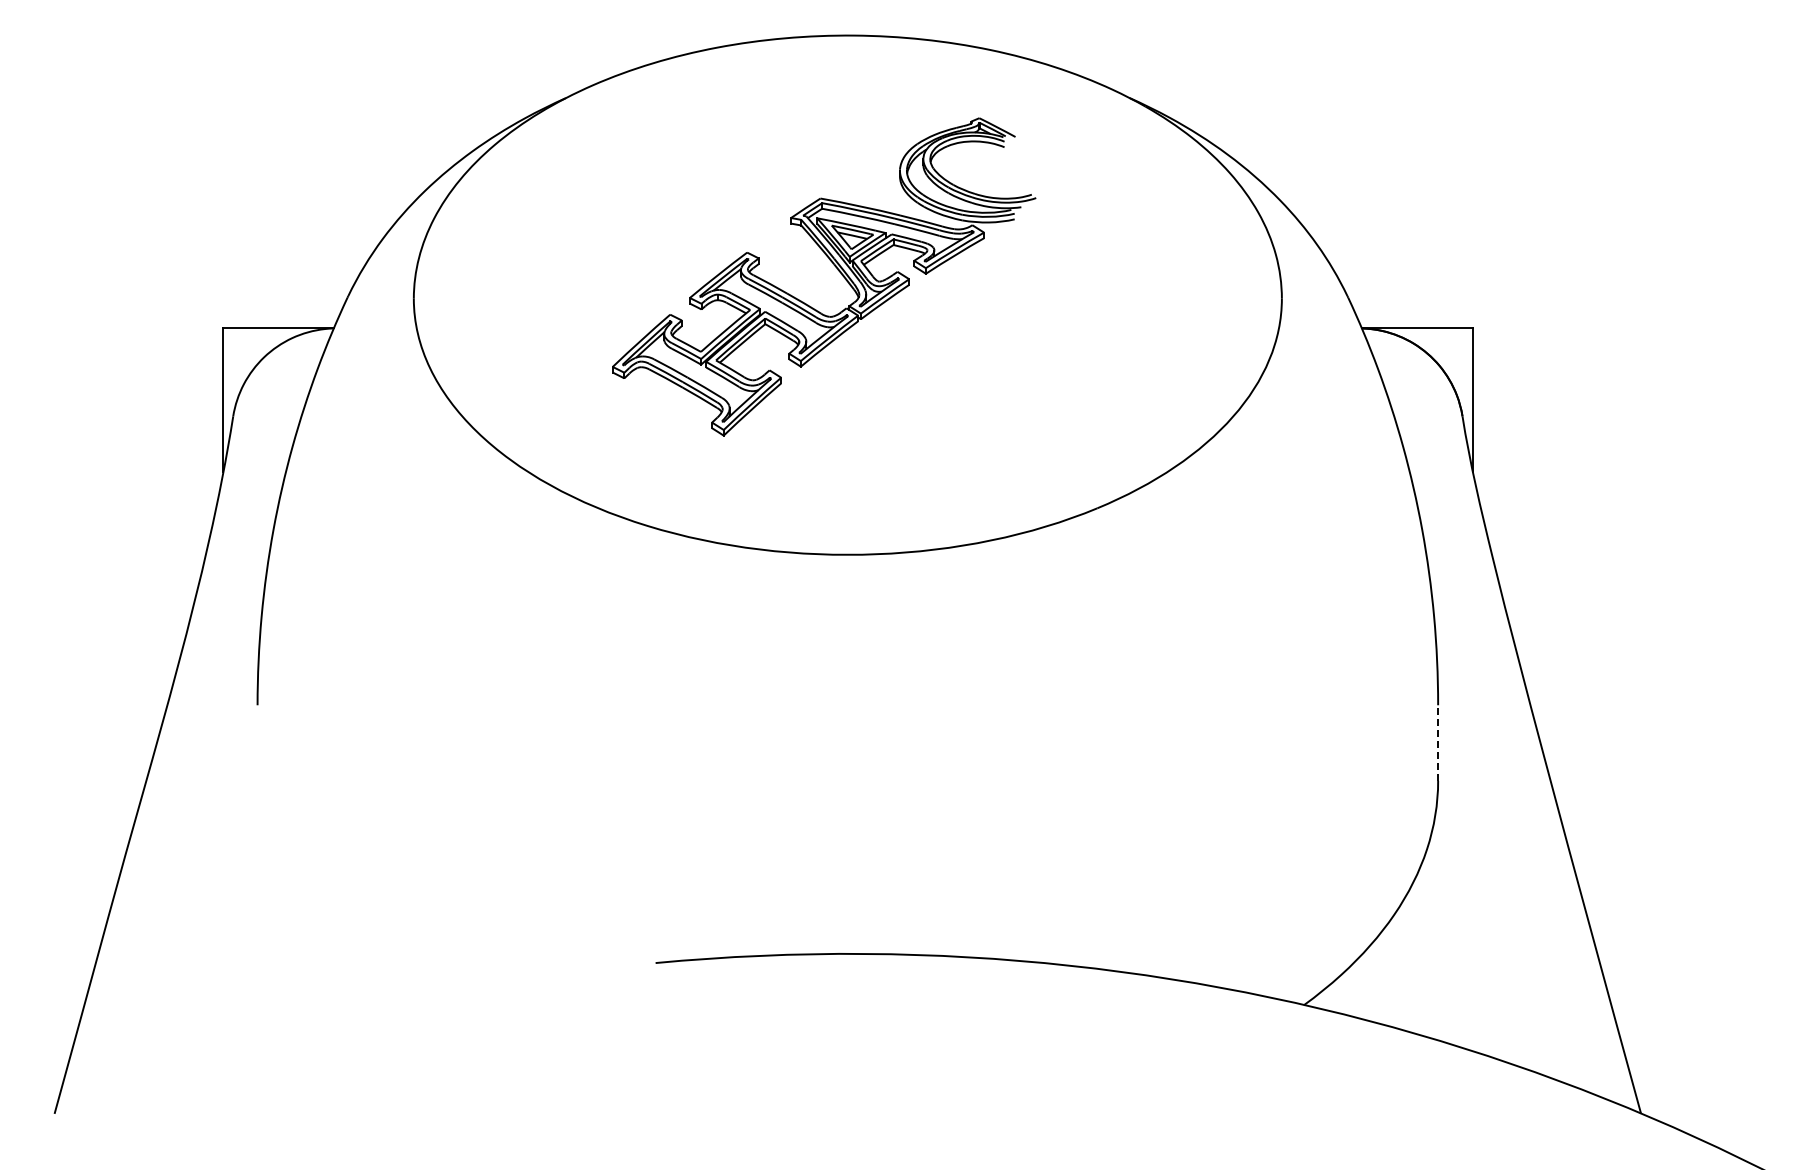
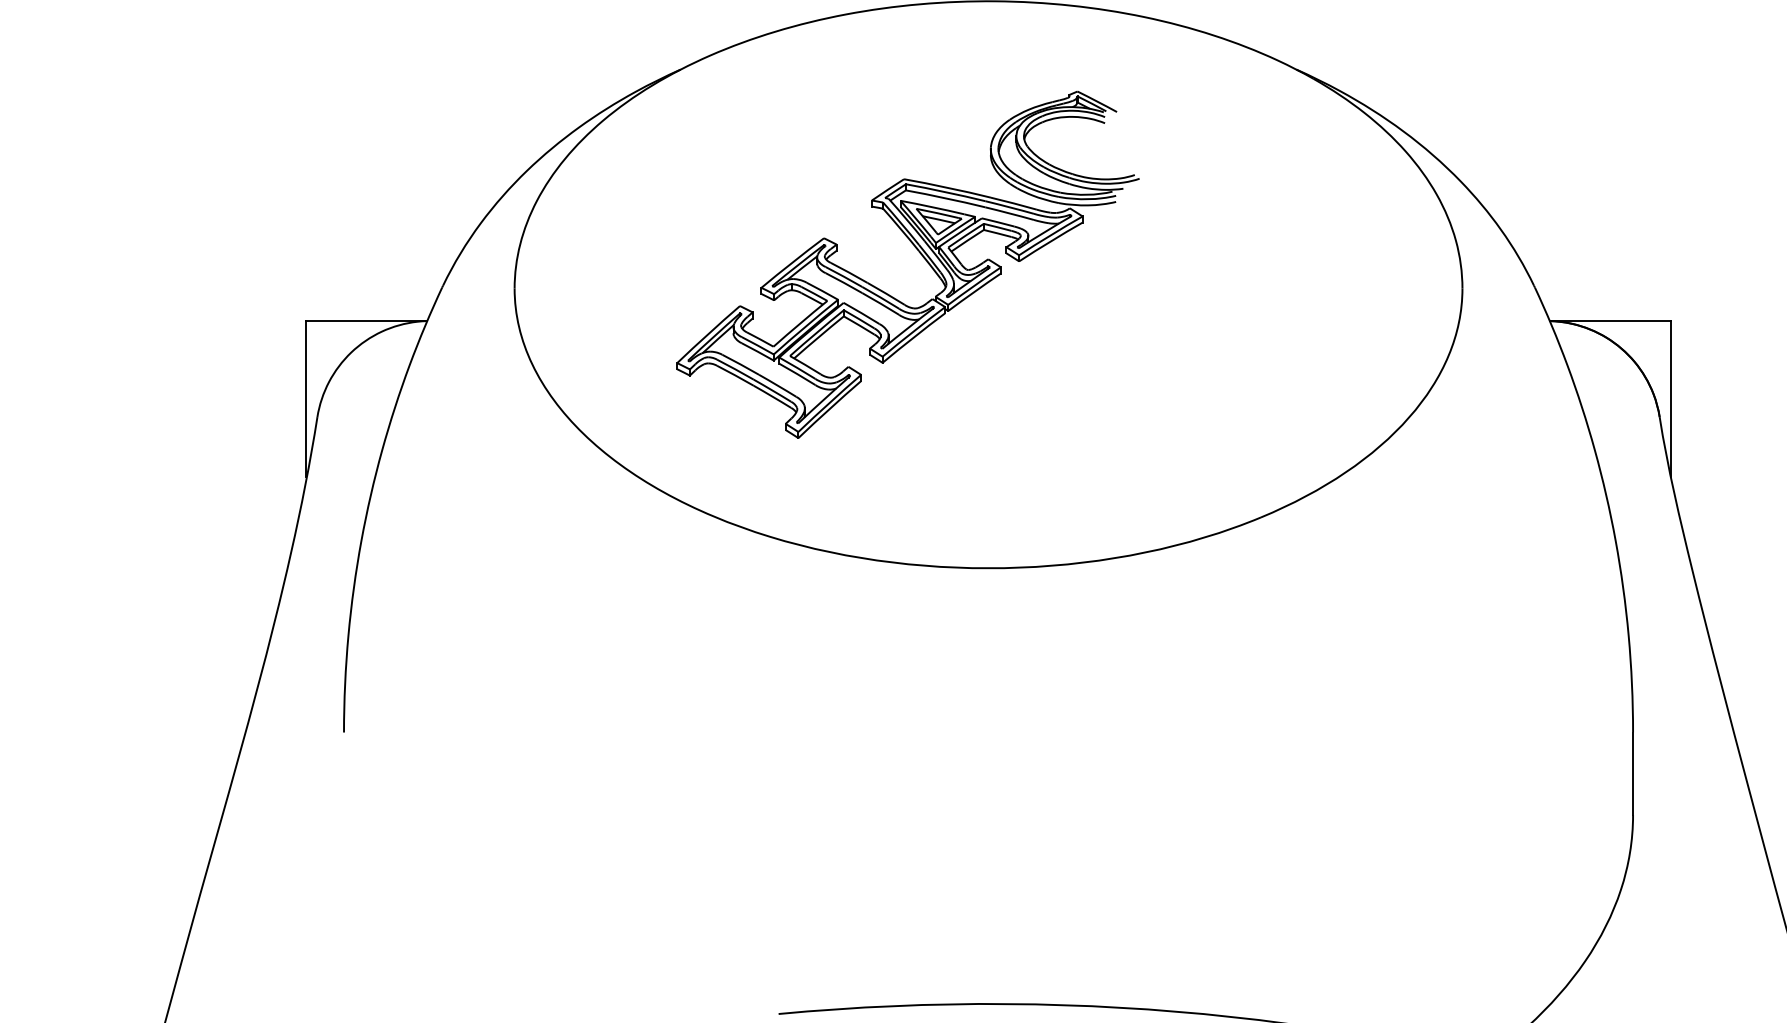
part: (834, 266) -> (919, 253), moved
line: (1438, 743) -> (1633, 774), dashed -> solid

